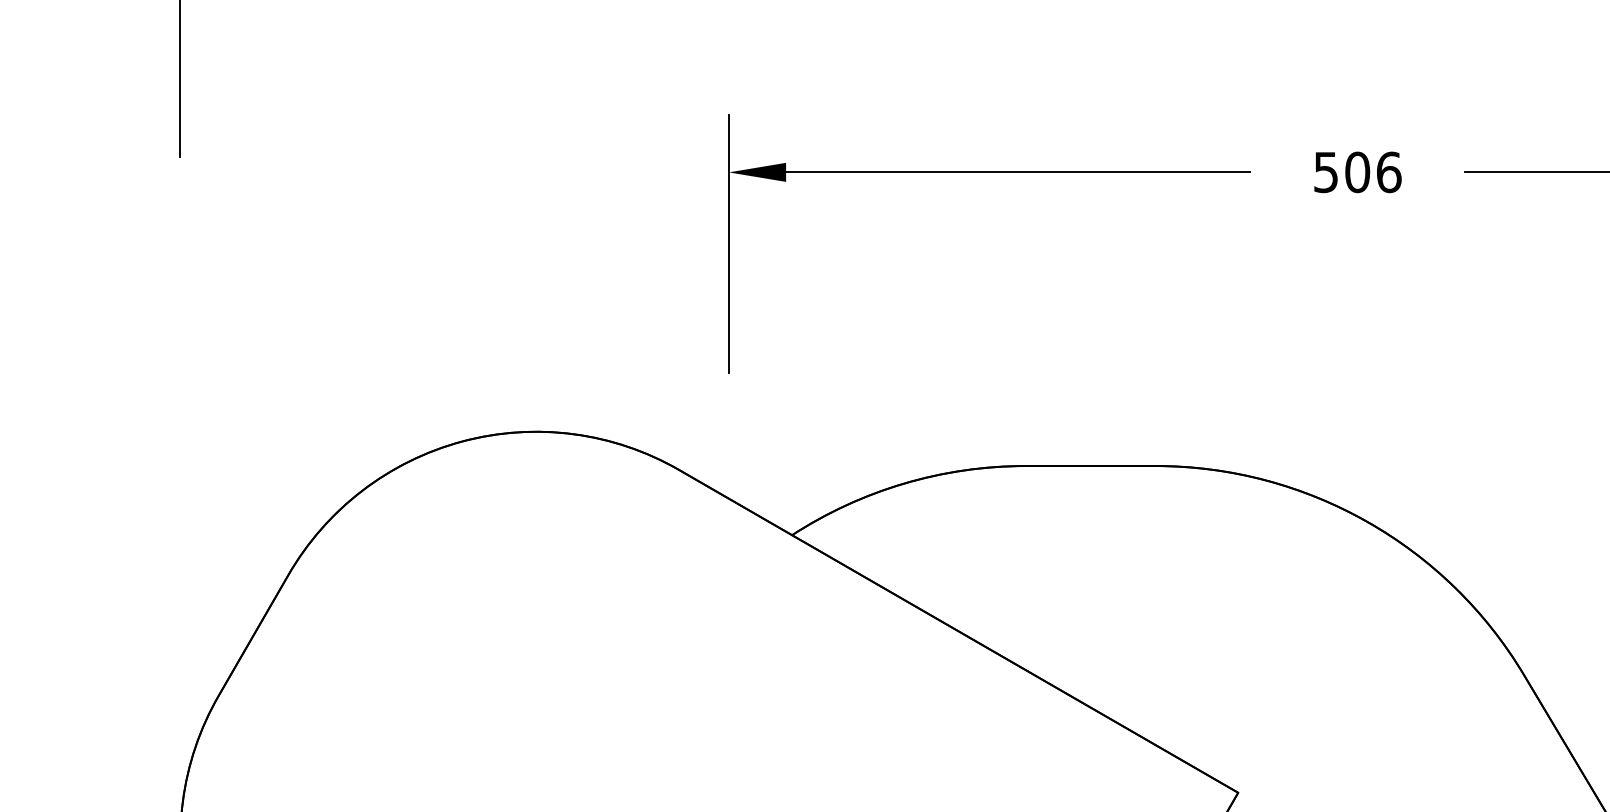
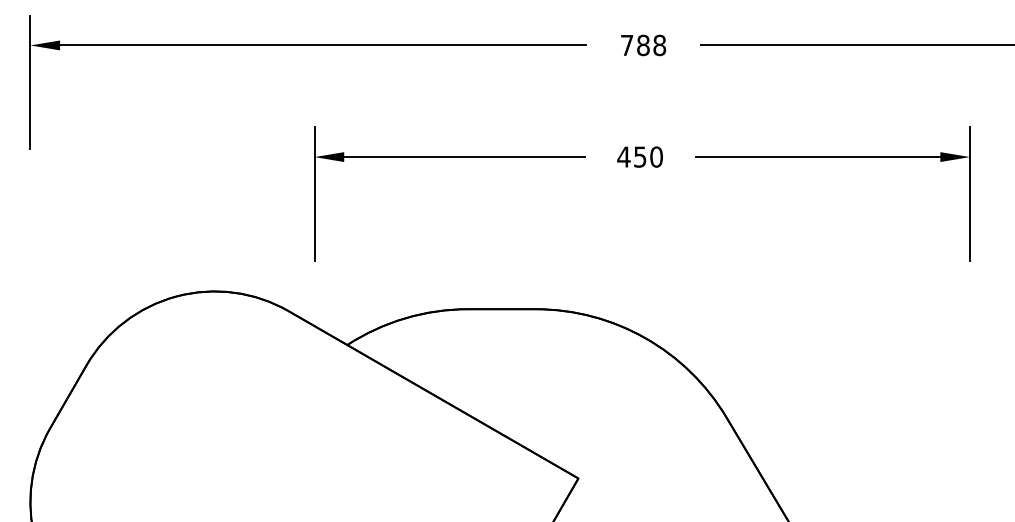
text: (1358, 171) -> (640, 156), 506 -> 450

